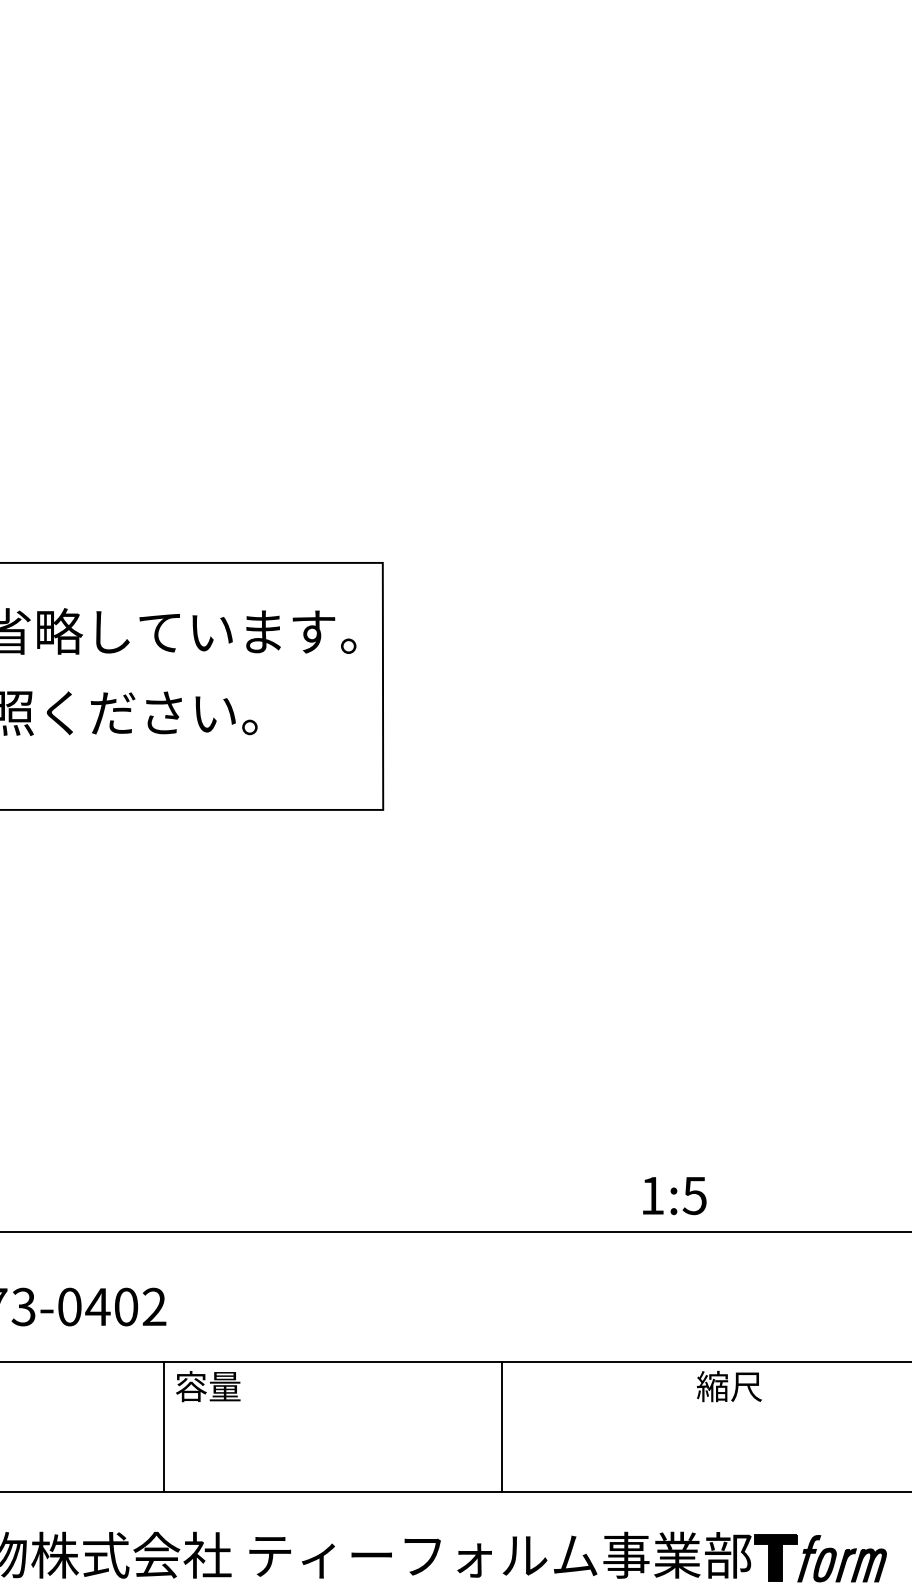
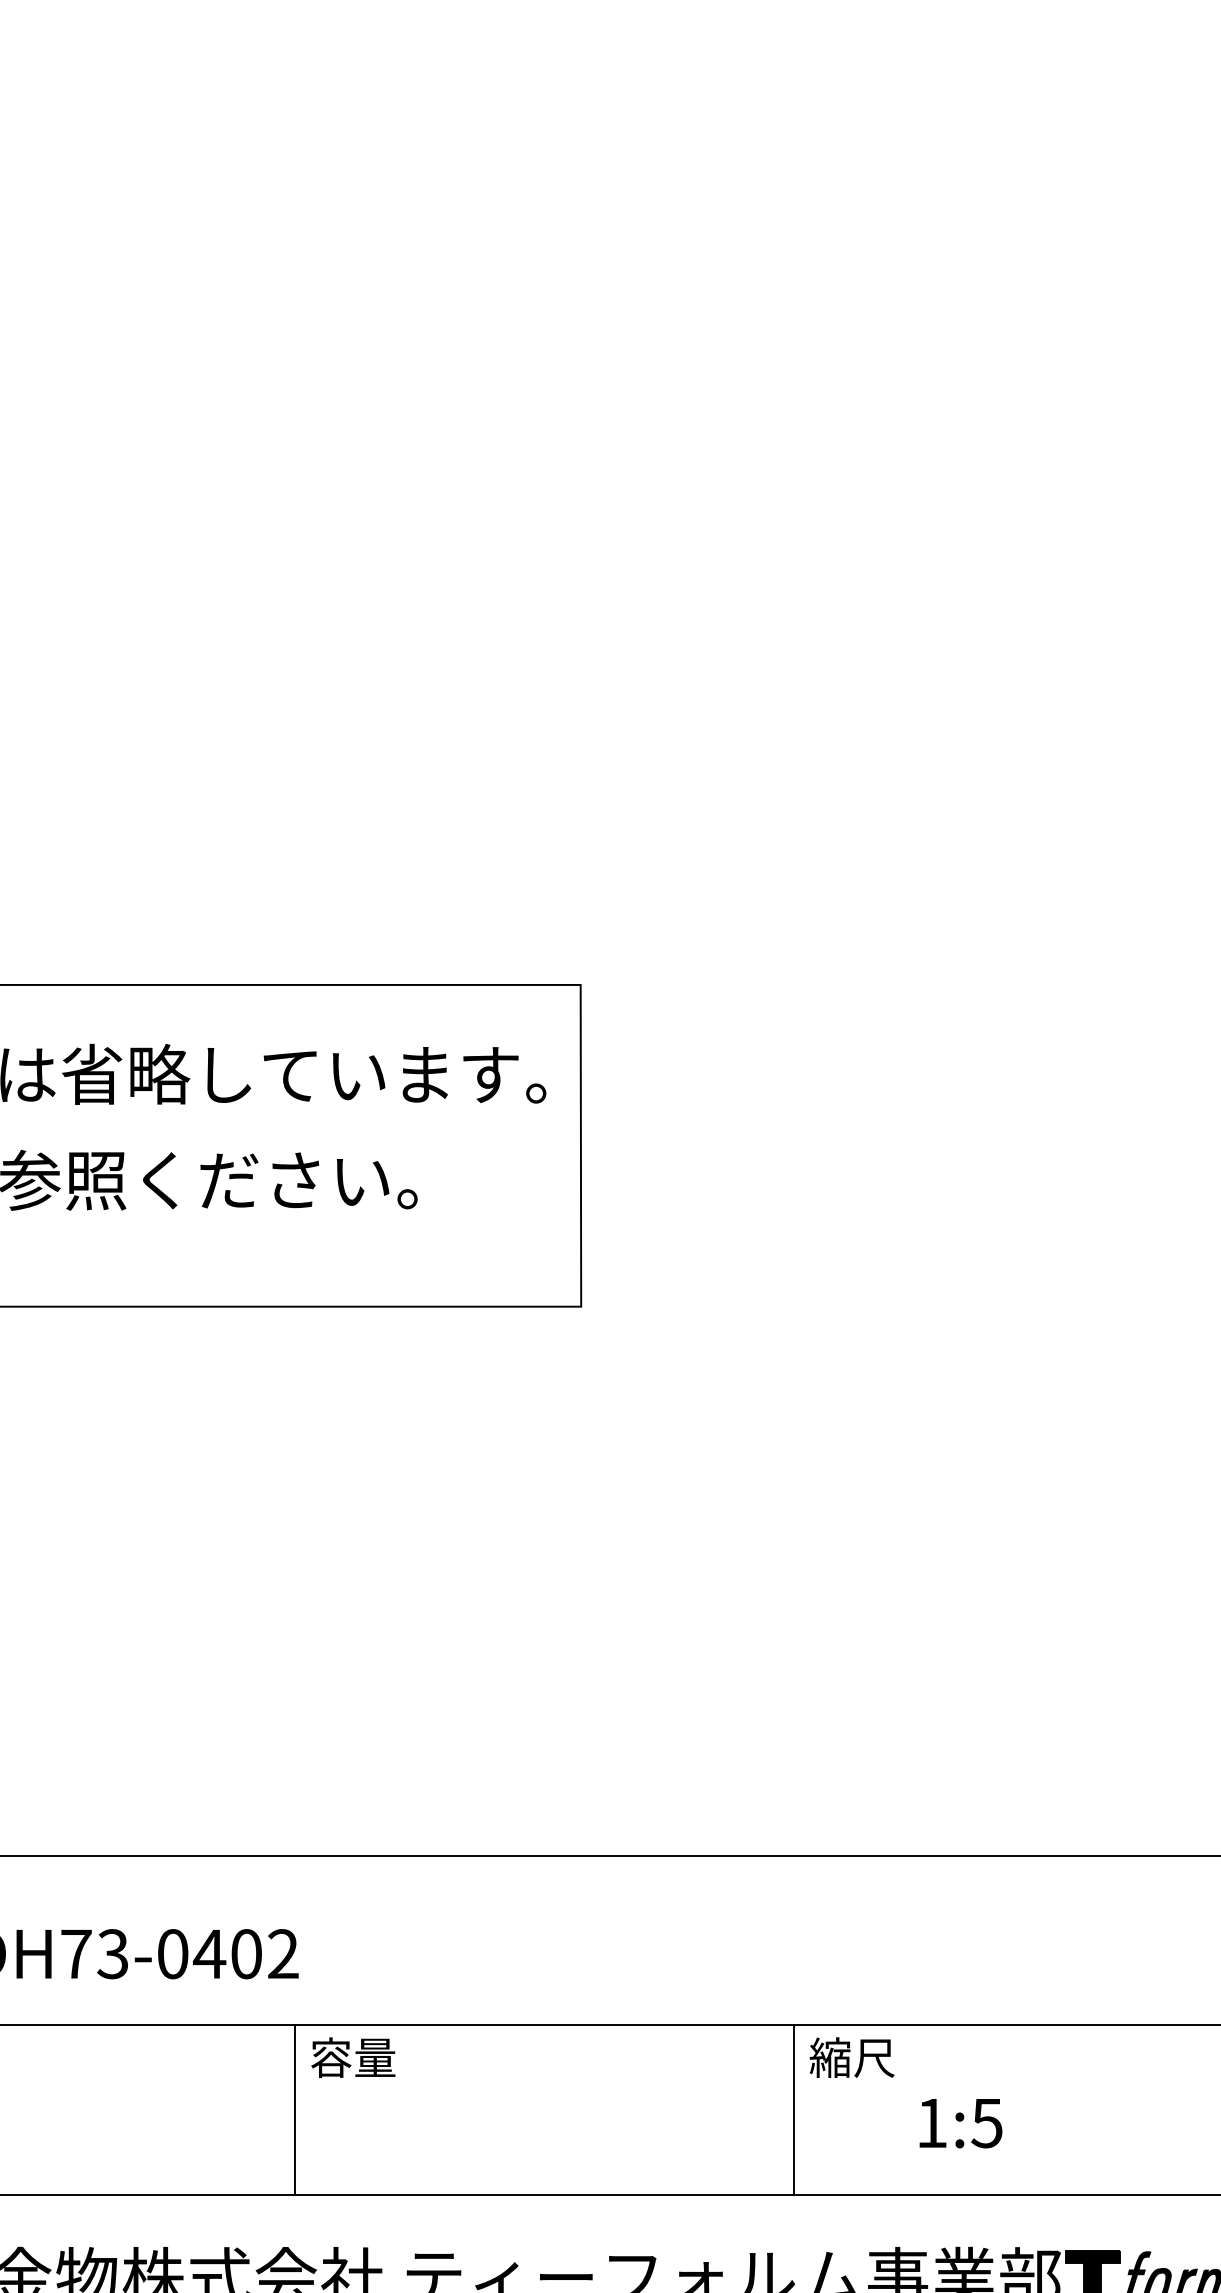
text: (674, 1195) -> (960, 2123), moved
text: (728, 1386) -> (851, 2057), moved
line: (502, 1426) -> (794, 2109), moved

